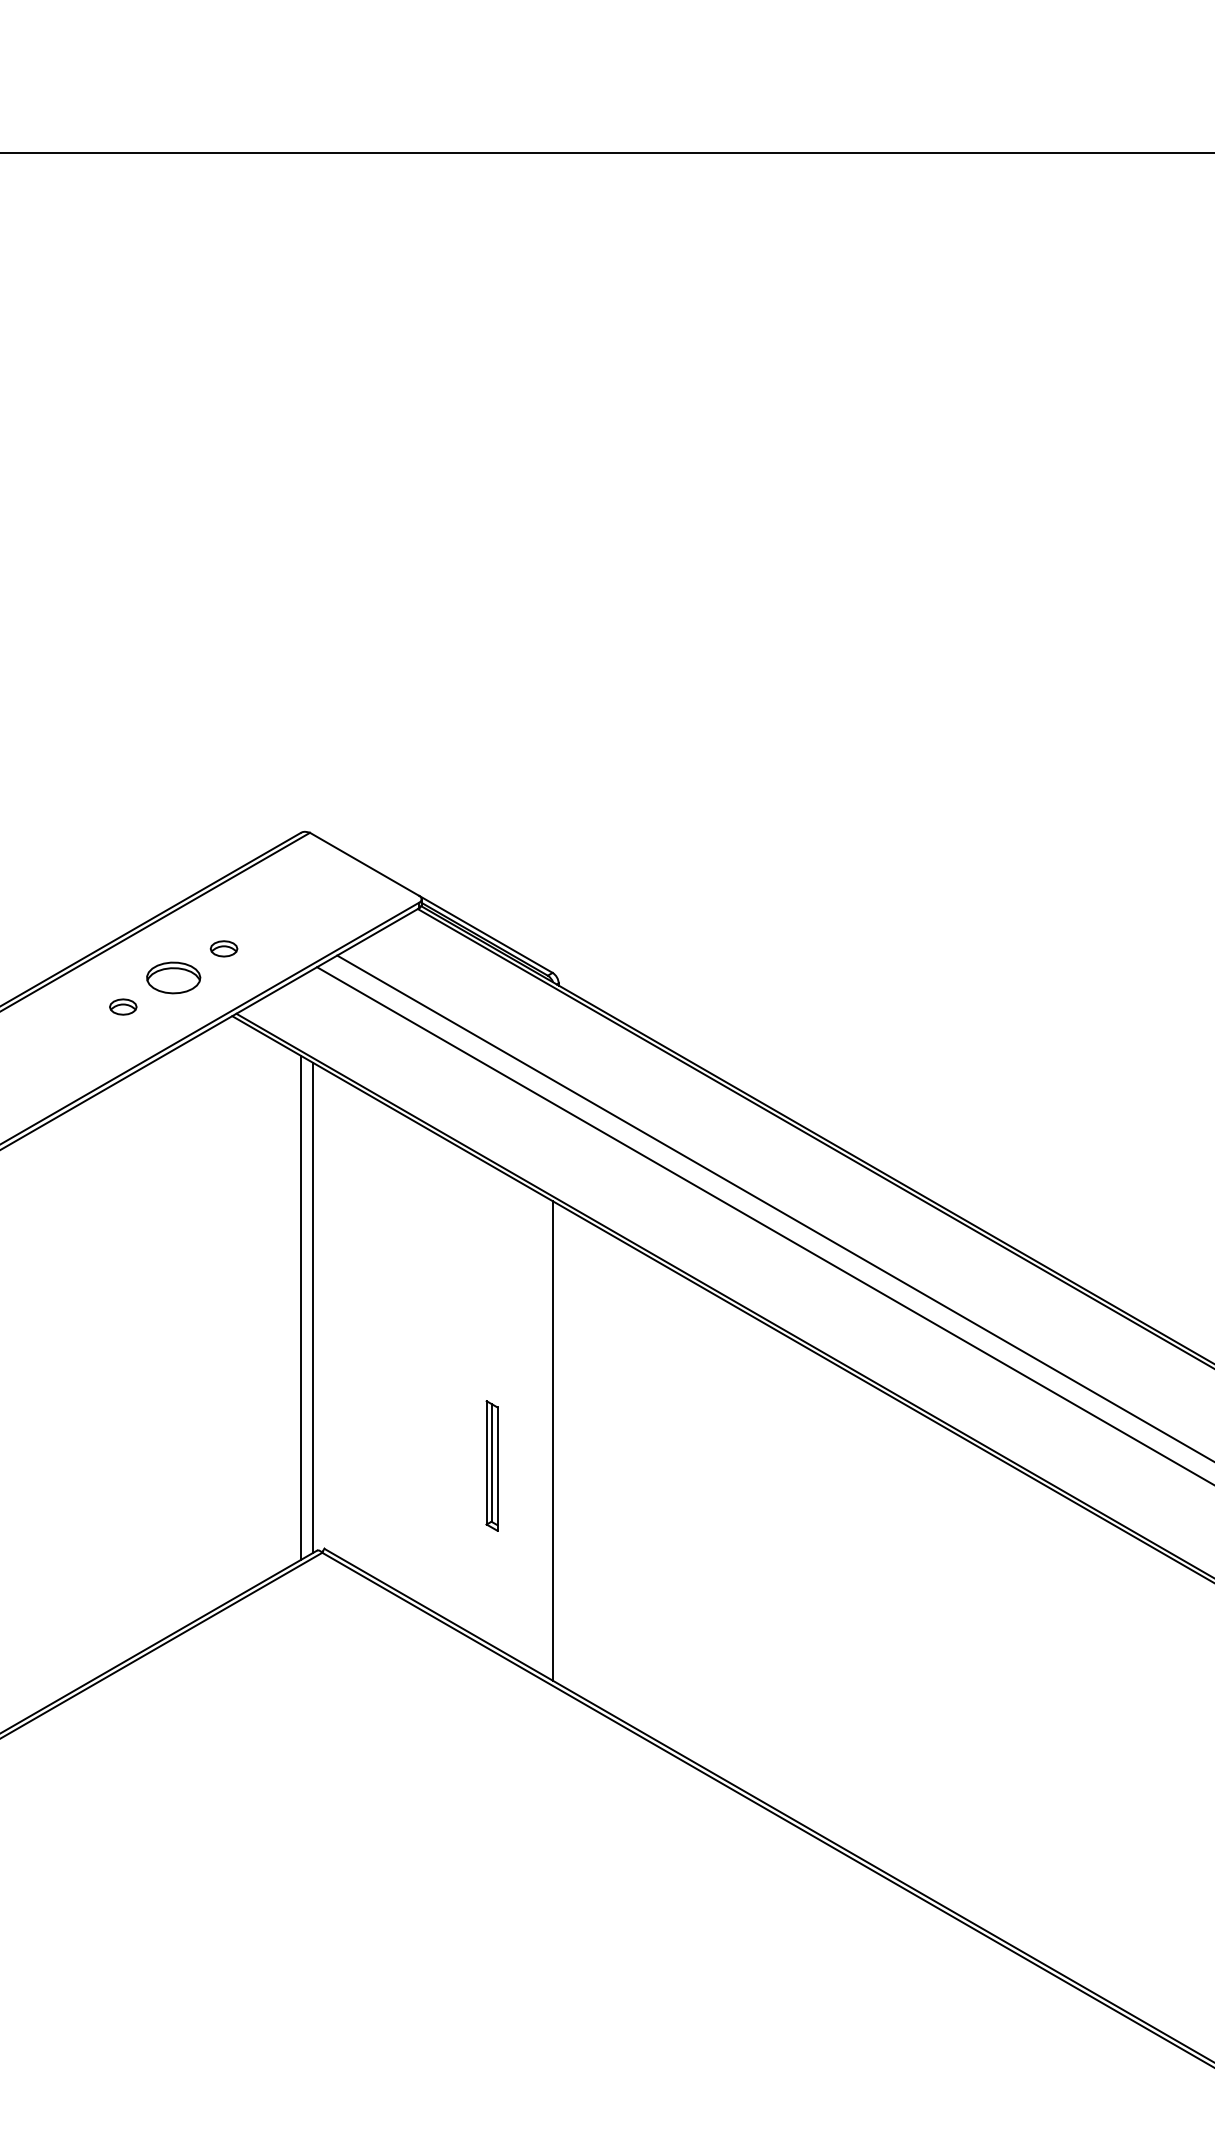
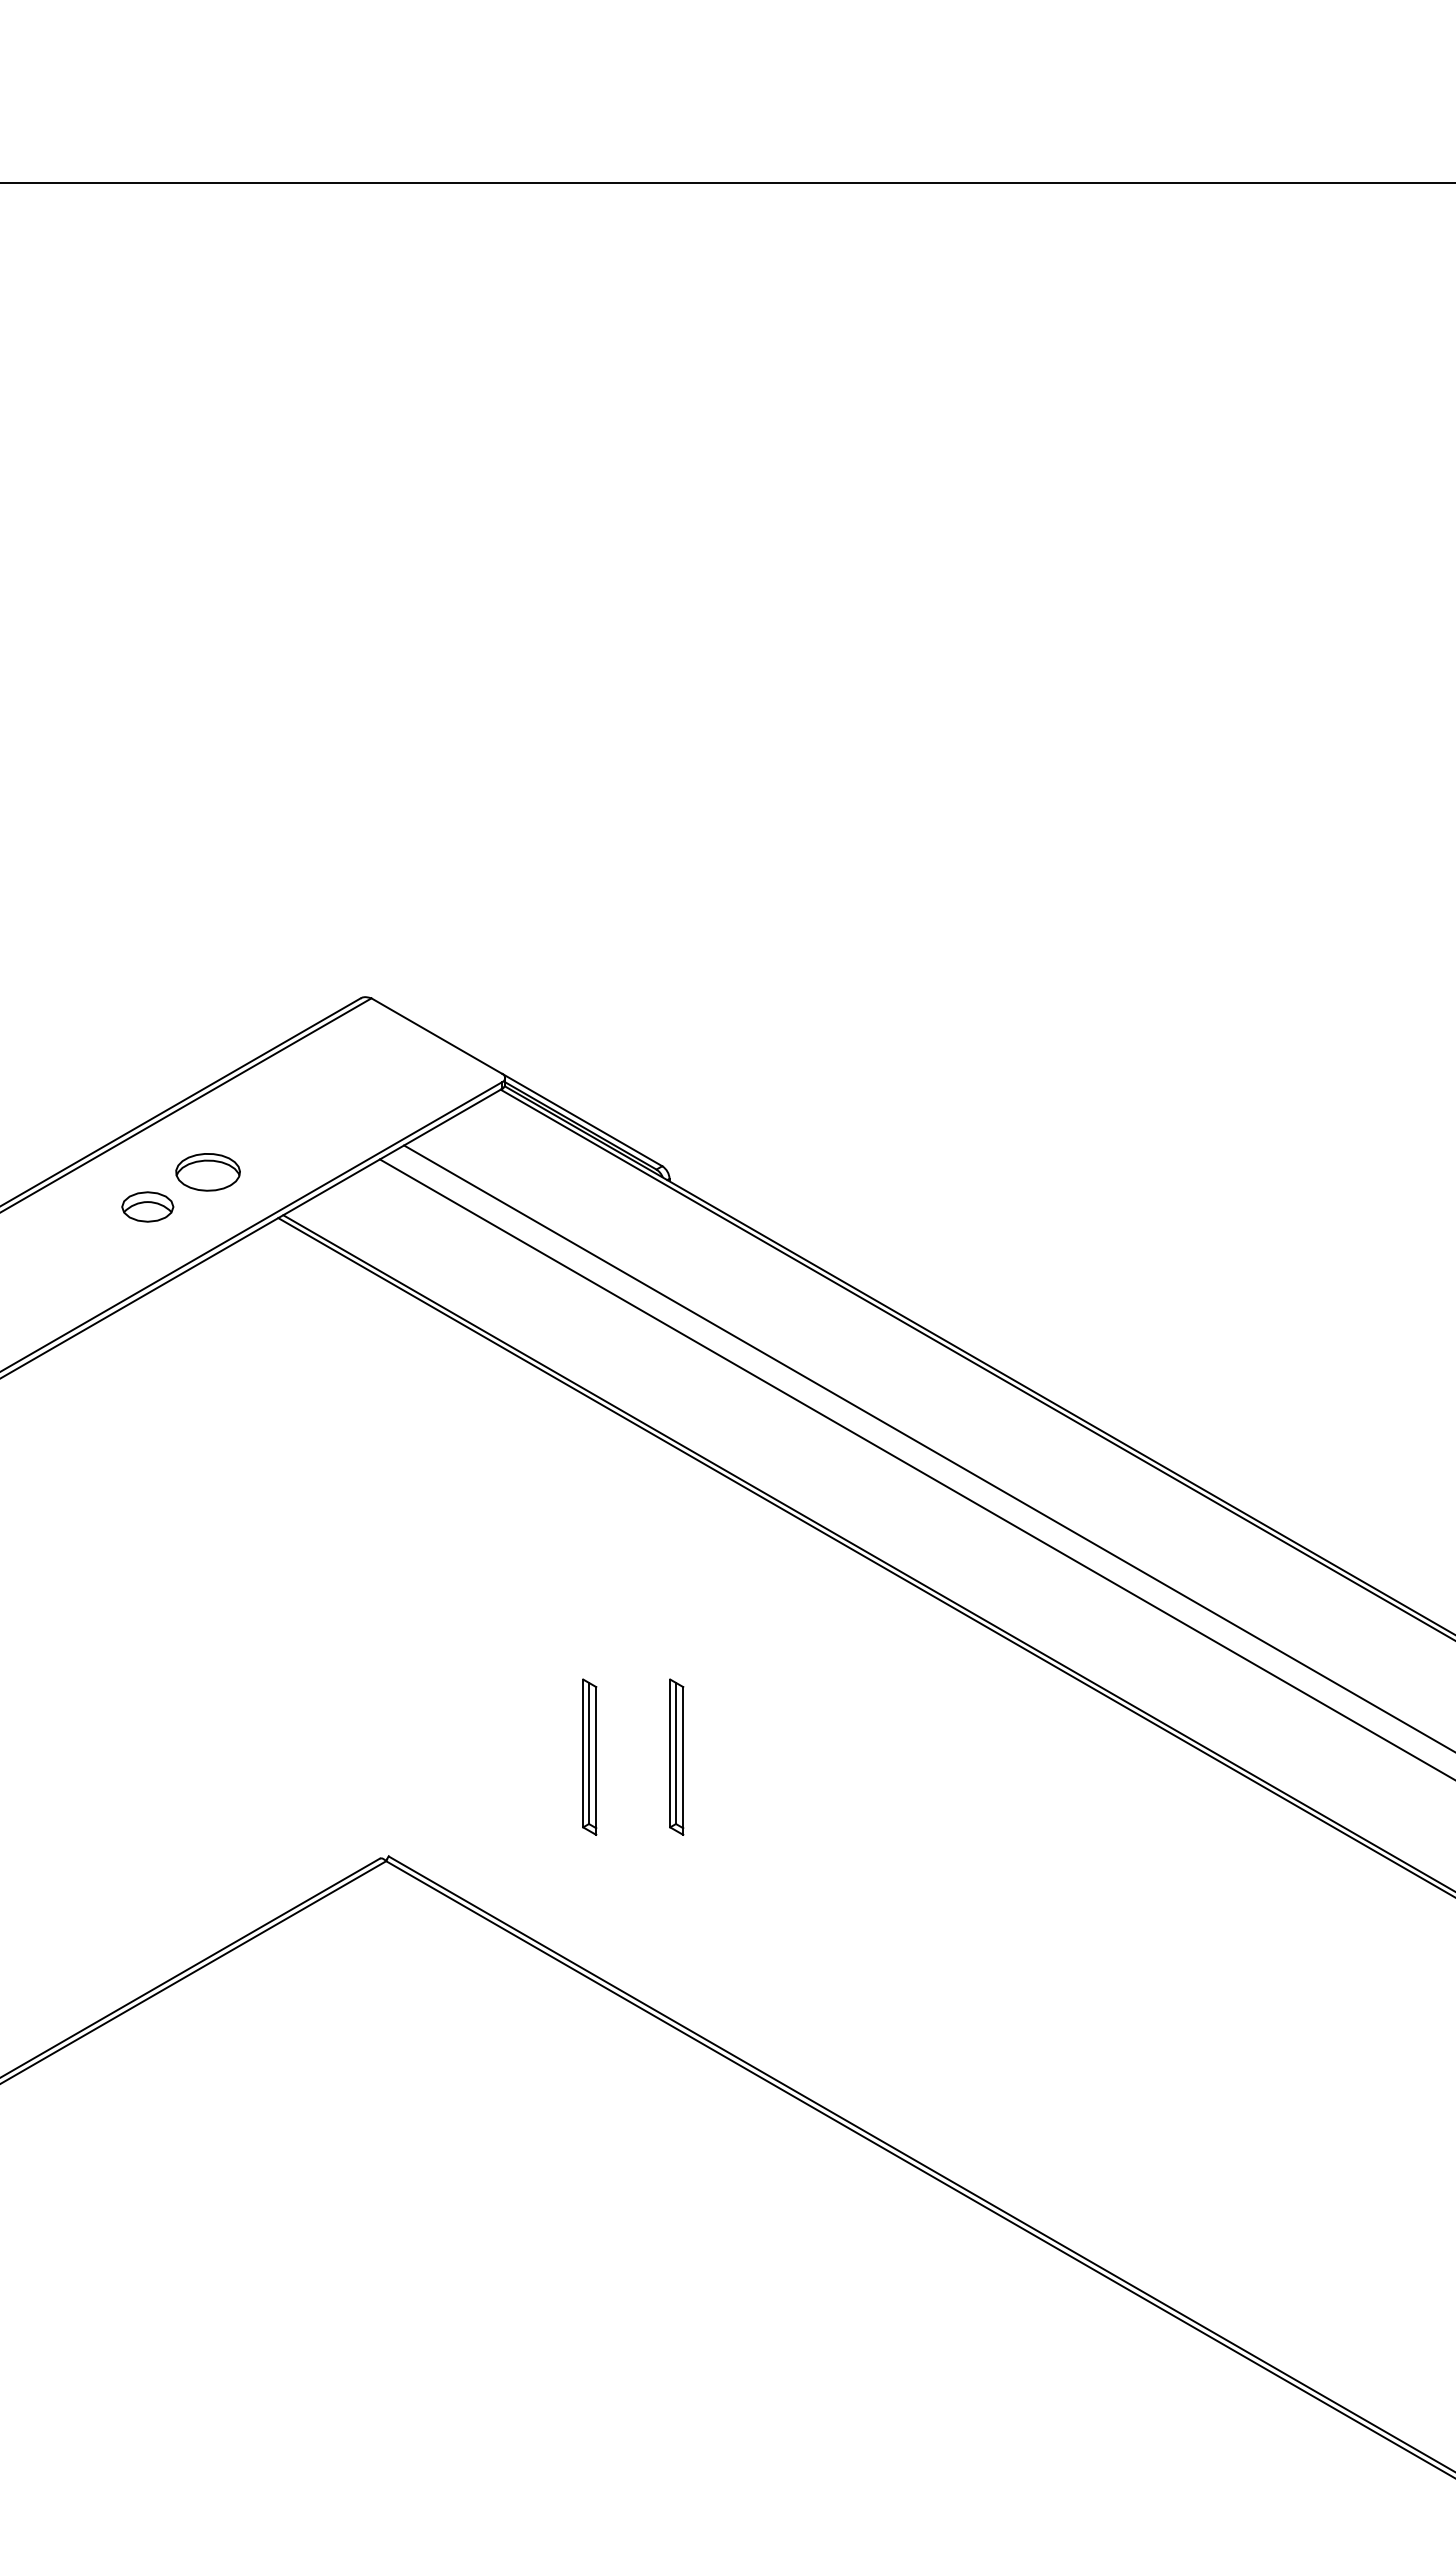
part: (224, 948) -> (268, 1137), removed
part: (123, 1007) -> (147, 1207), size x1.6
line: (300, 1307) -> (360, 1567), removed
line: (312, 1307) -> (374, 1567), removed
line: (552, 1440) -> (662, 1726), removed
part: (564, 1465) -> (676, 1756), added

